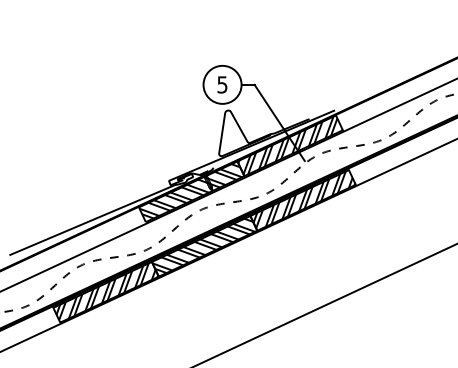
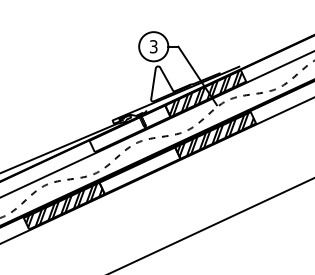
text: (222, 84) -> (153, 46), 5 -> 3
hatch: (190, 189) -> (129, 127), removed
hatch: (203, 244) -> (139, 169), removed

